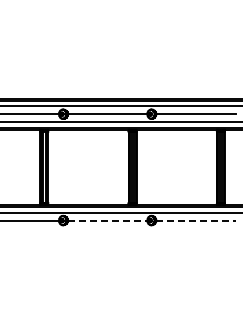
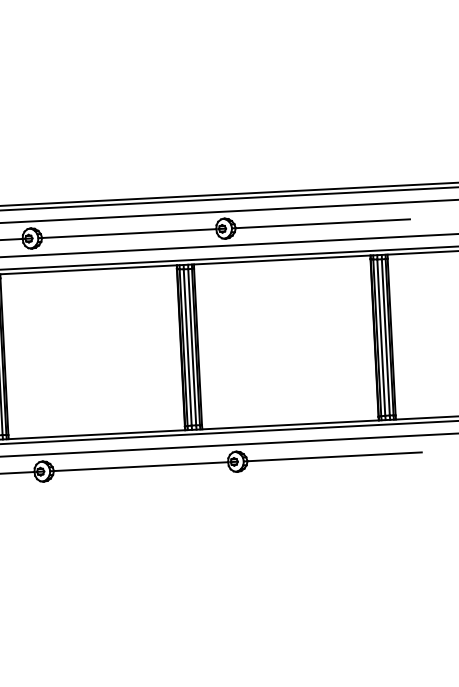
line: (107, 220) -> (140, 466), dashed -> solid
line: (196, 220) -> (335, 456), dashed -> solid

